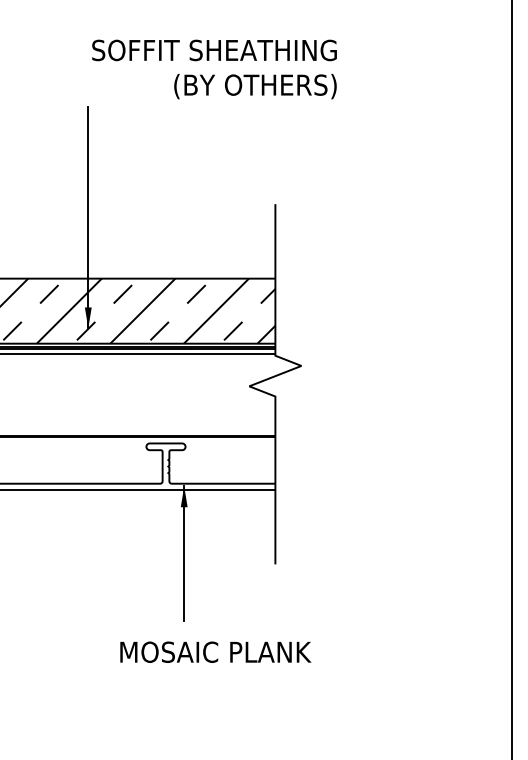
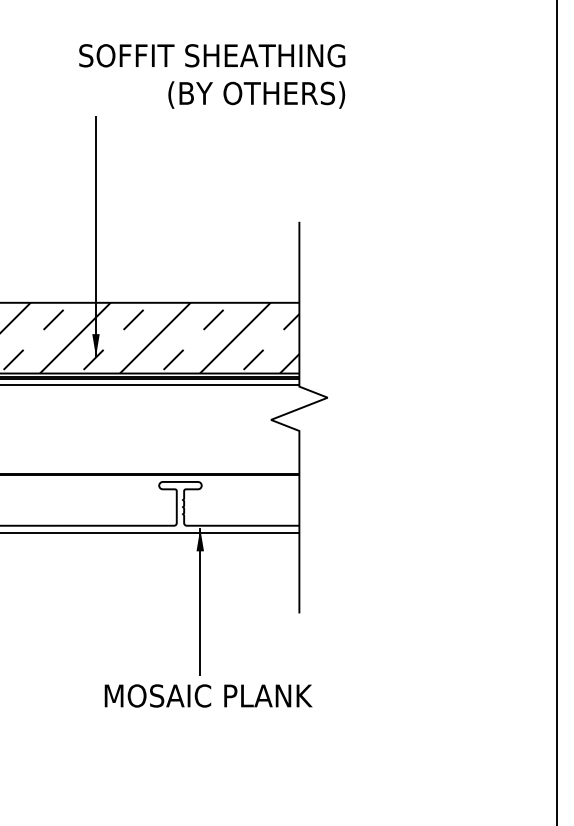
text: (214, 69) -> (212, 76), moved
text: (215, 651) -> (208, 695), moved

